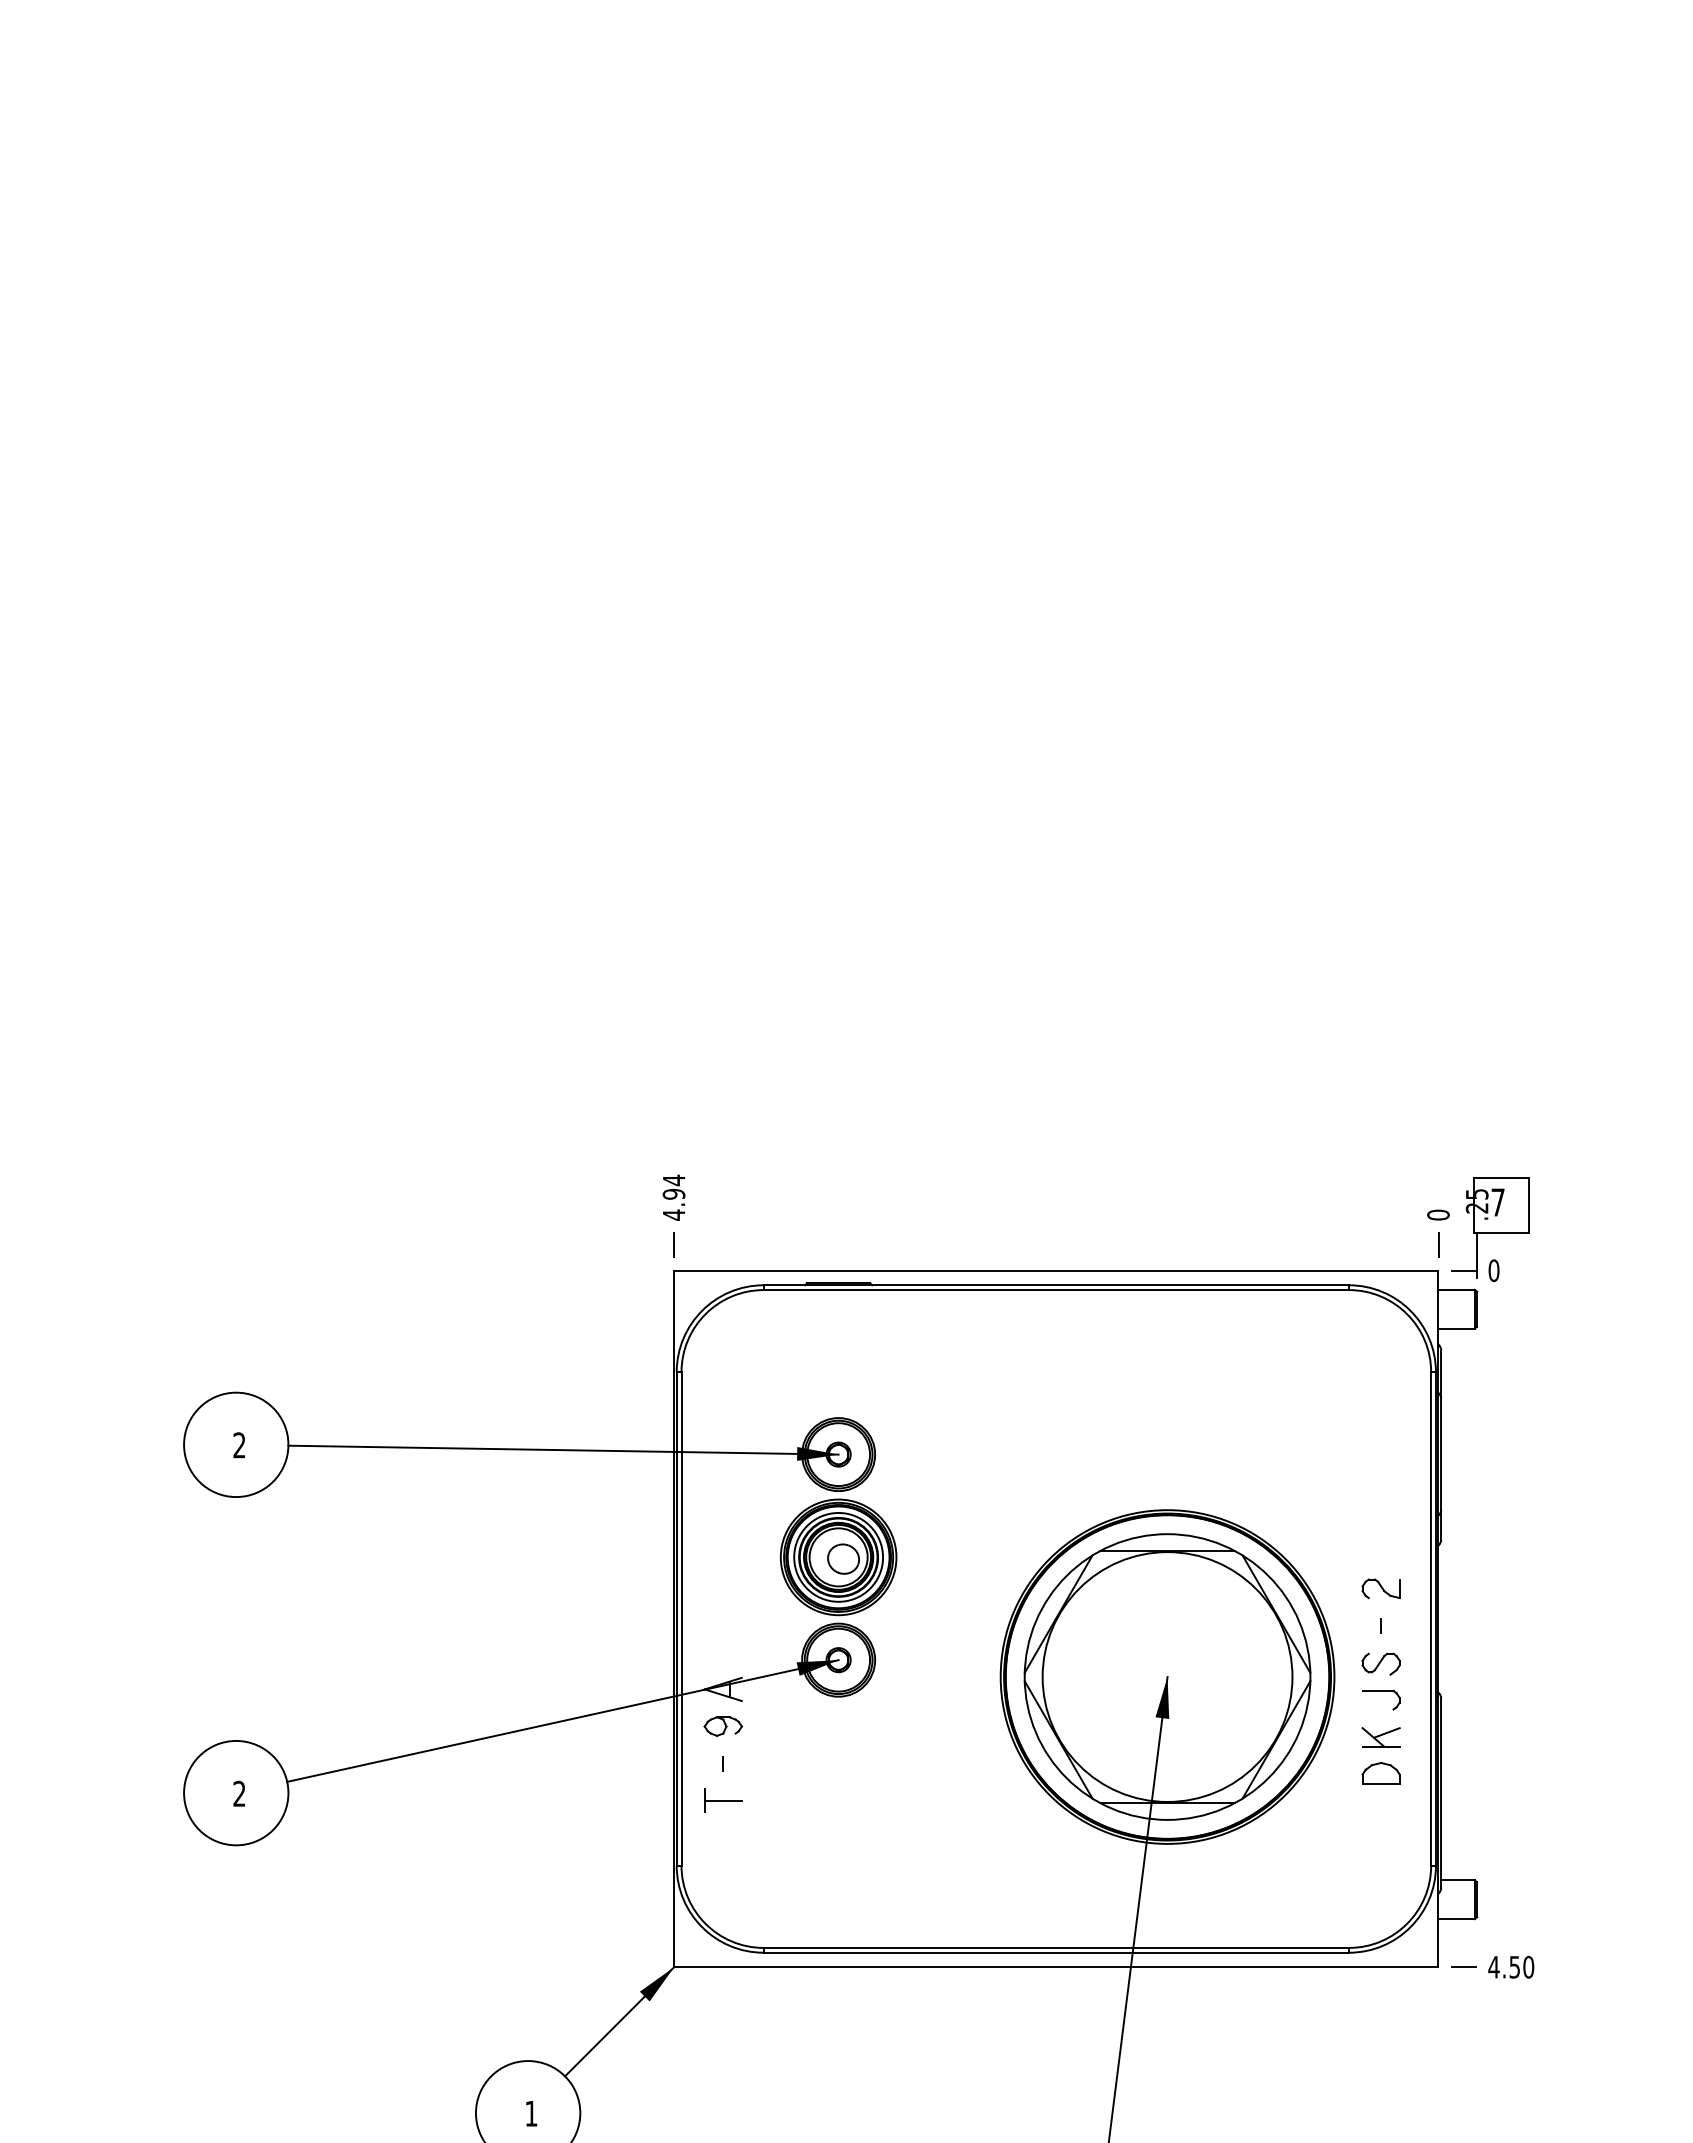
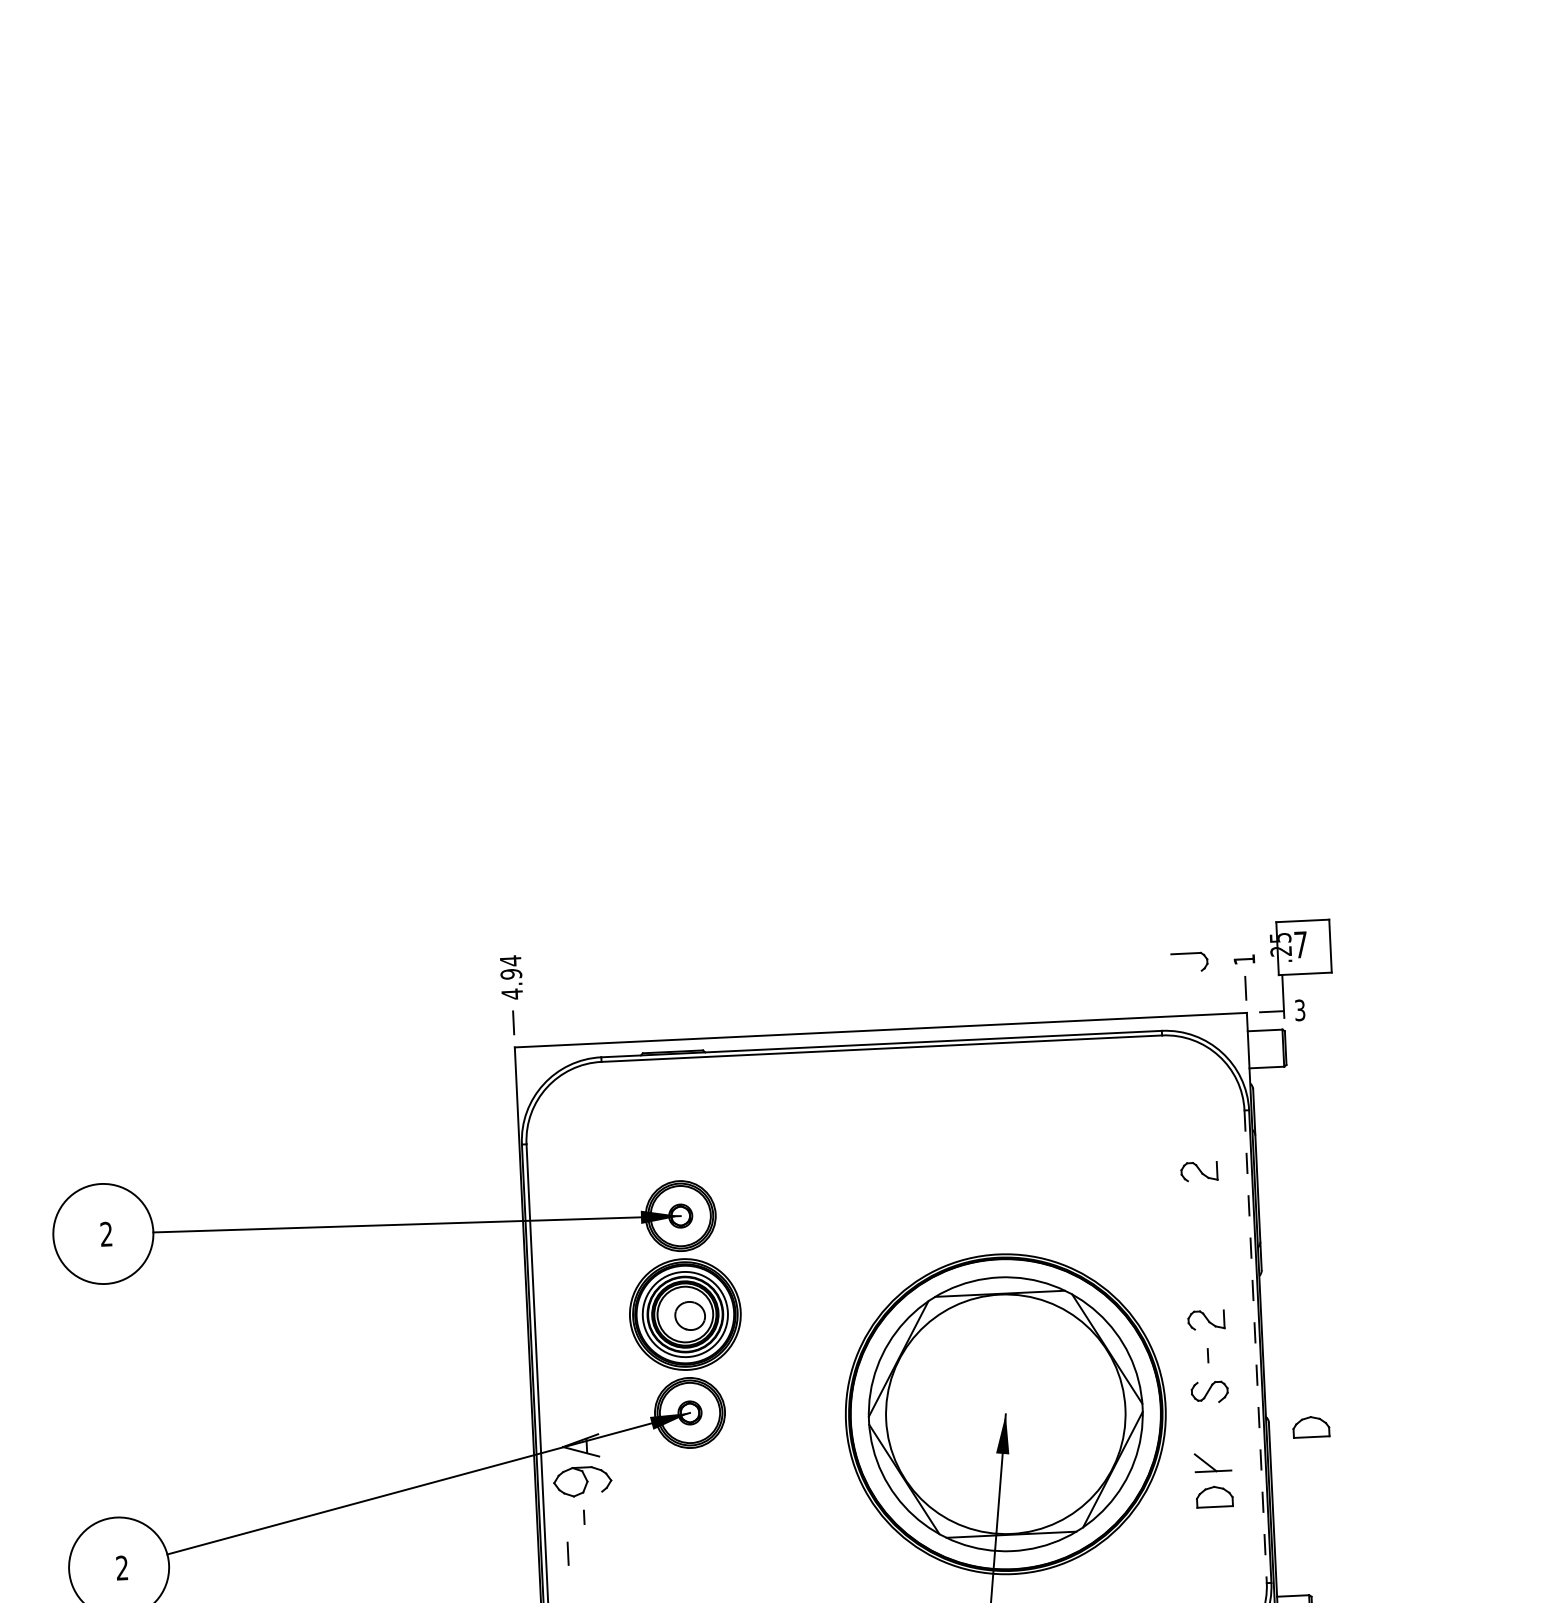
text: (1438, 1214) -> (1244, 959), 0 -> 1
text: (1493, 1270) -> (1299, 1010), 0 -> 3
part: (1380, 1433) -> (1198, 1171), added
line: (1431, 1619) -> (1255, 1347), solid -> dashed
part: (1381, 1691) -> (1189, 953), moved
part: (1484, 1705) -> (1310, 1427), added
part: (722, 1726) -> (581, 1481), size x1.6
line: (1386, 1732) -> (1218, 1457), removed
line: (722, 1800) -> (585, 1552), removed

